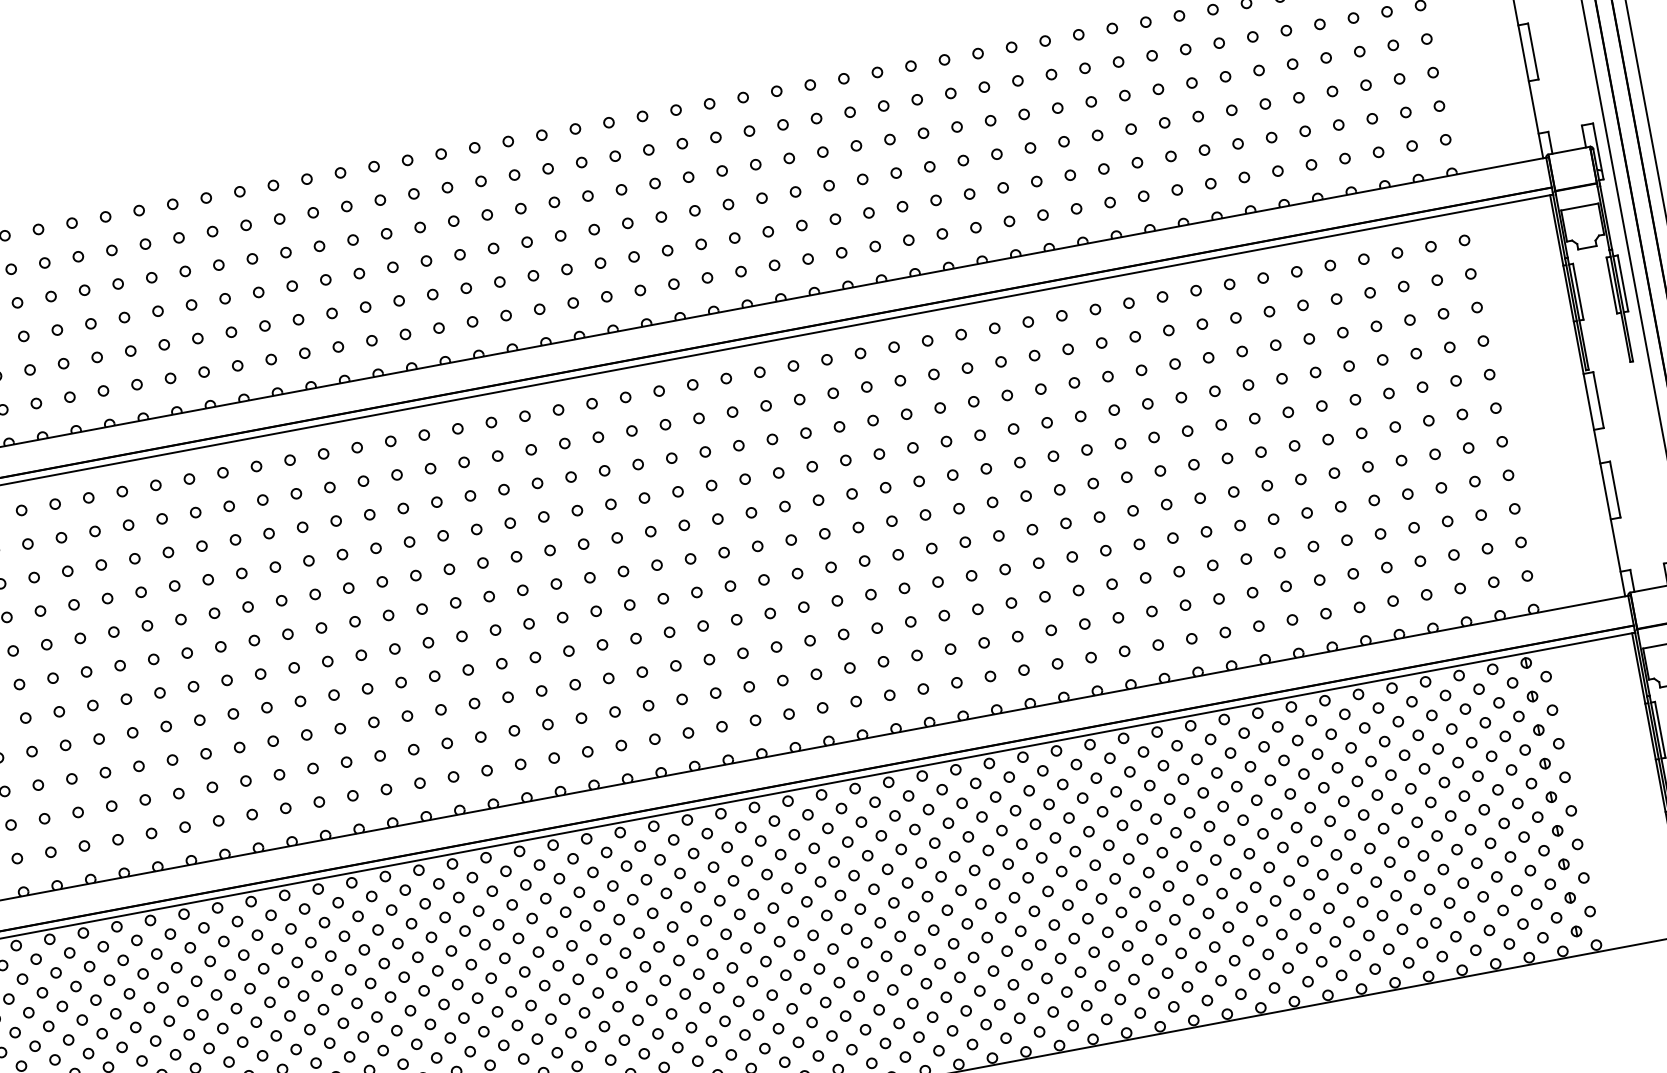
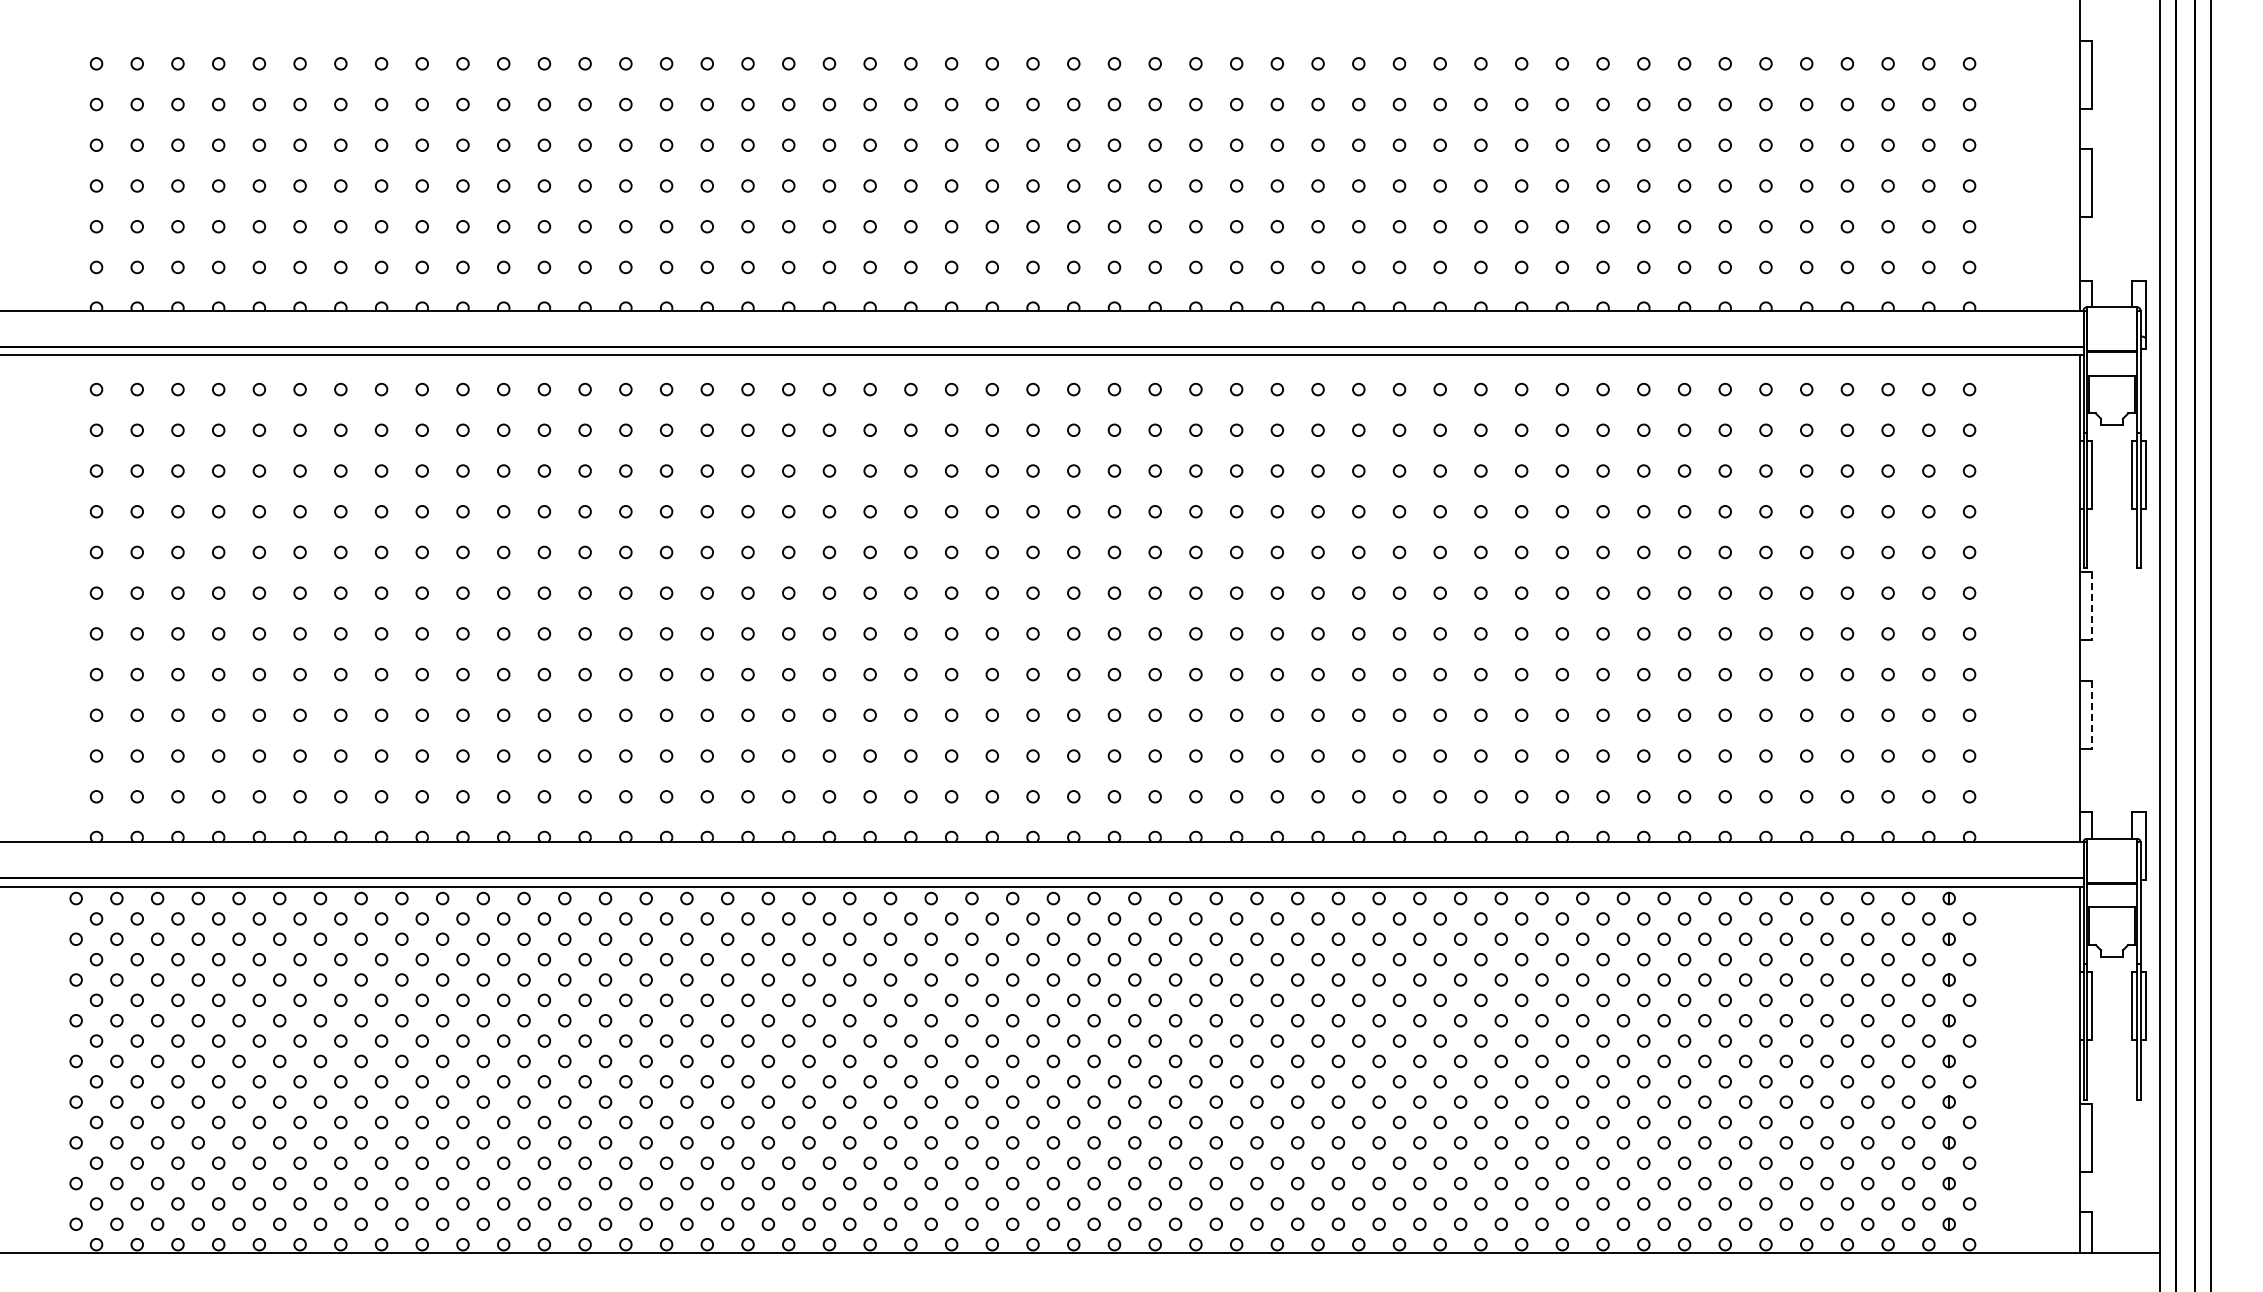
line: (1598, 400) -> (2091, 606), solid -> dashed
line: (1615, 489) -> (2091, 714), solid -> dashed

